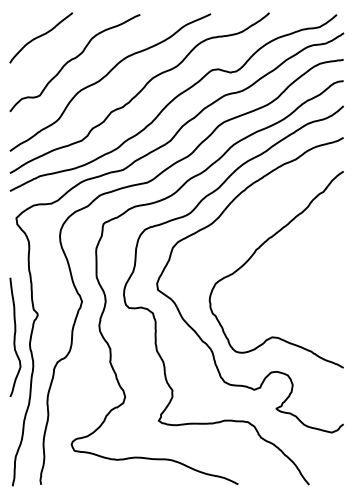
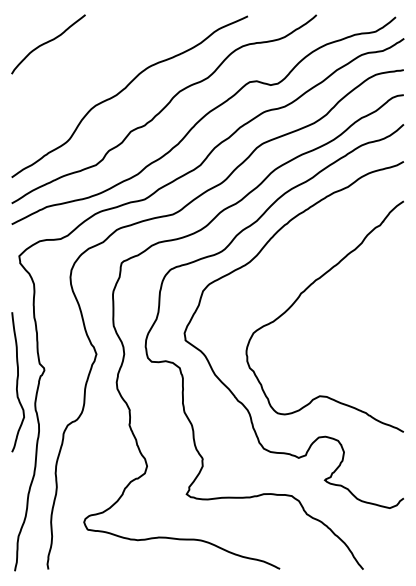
curve: (72, 60) -> (85, 70), removed
curve: (14, 337) -> (17, 382), moved

